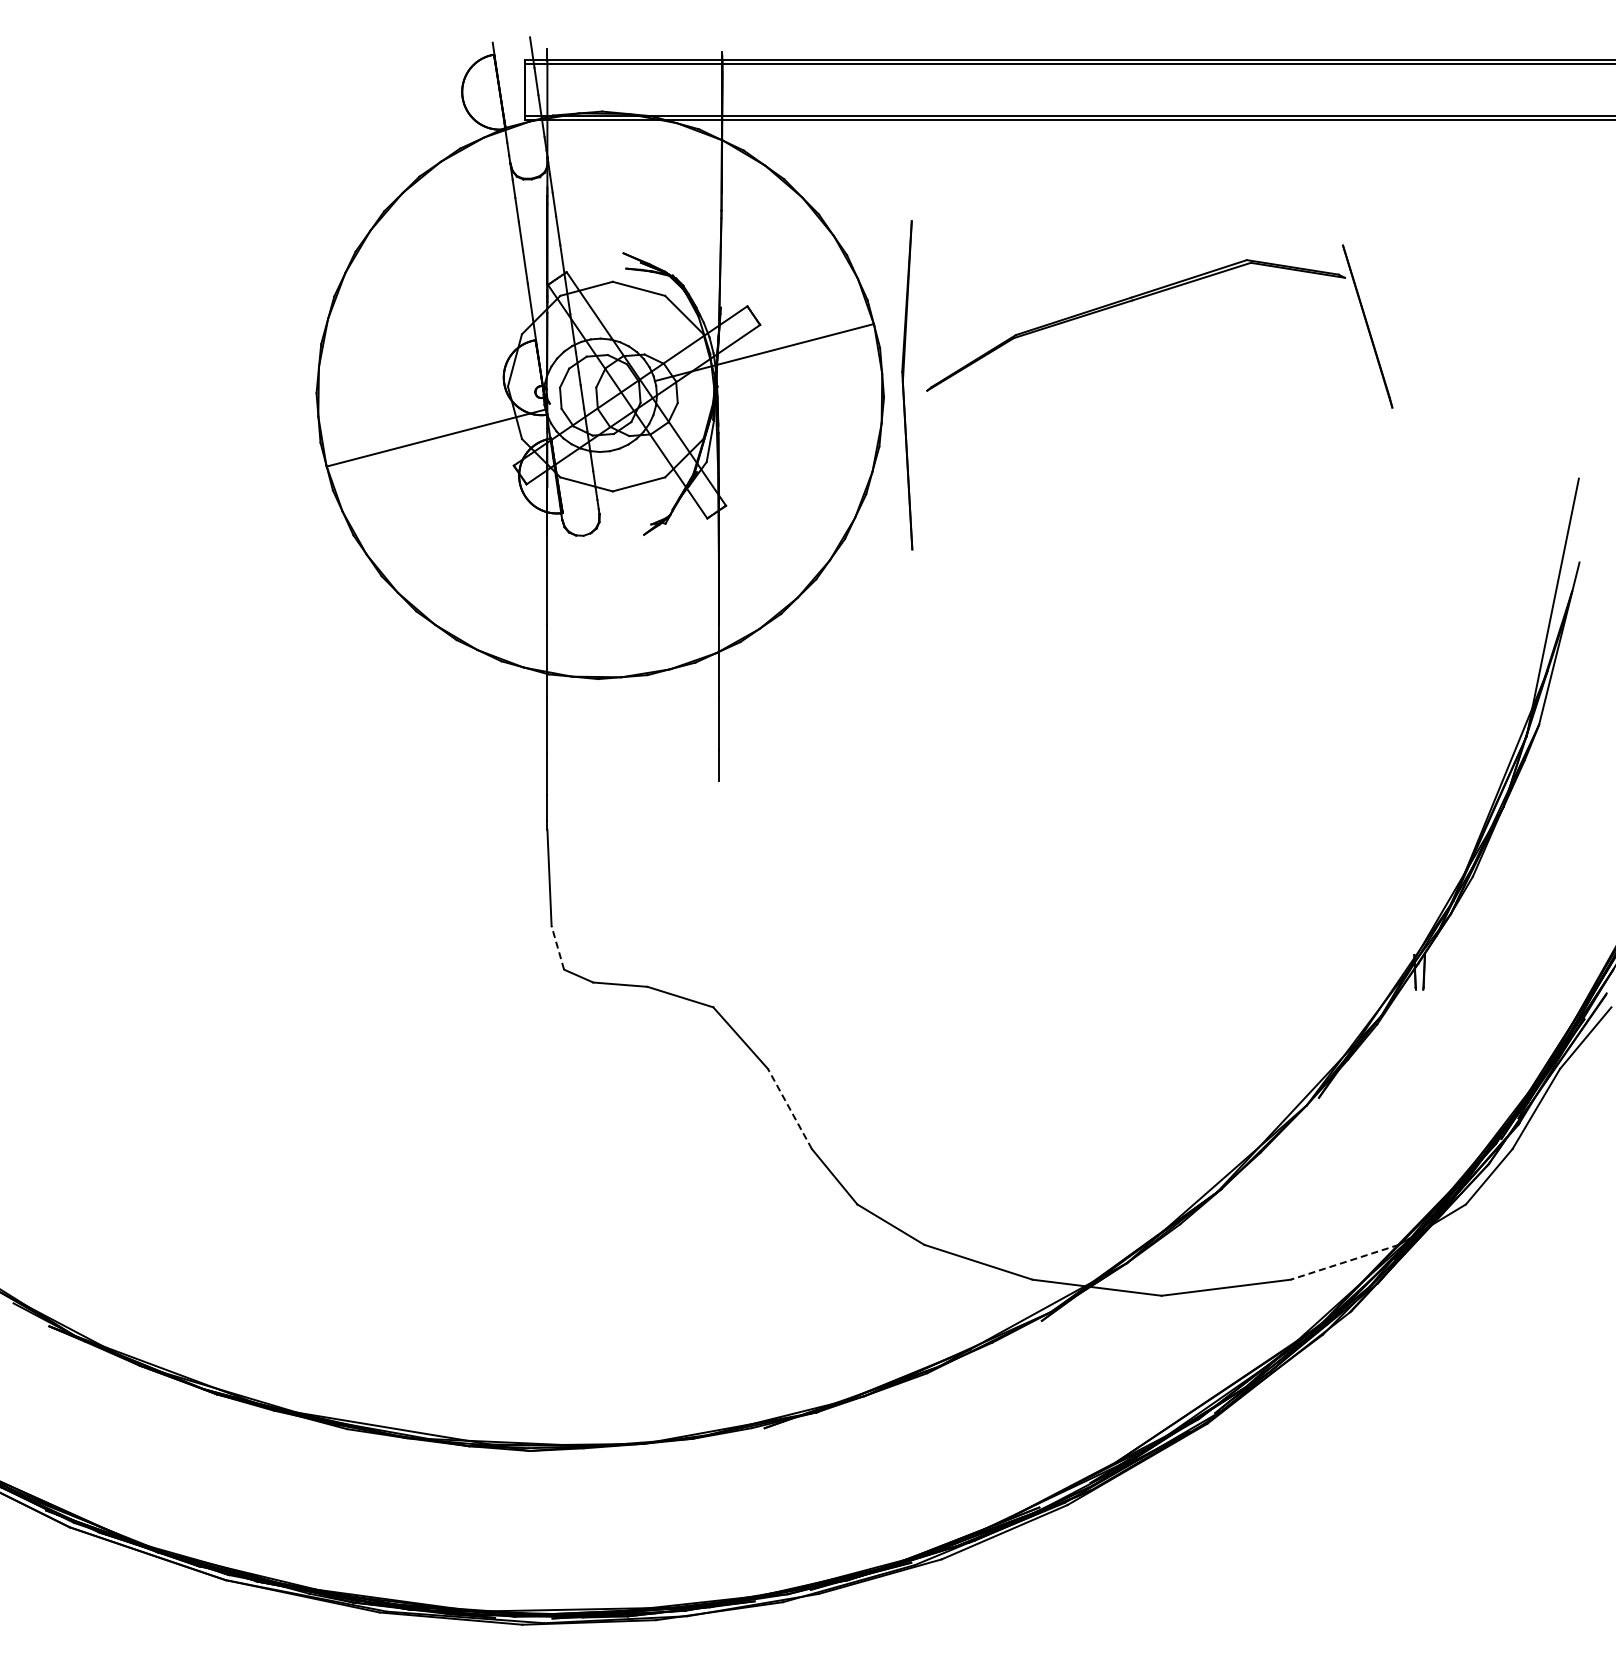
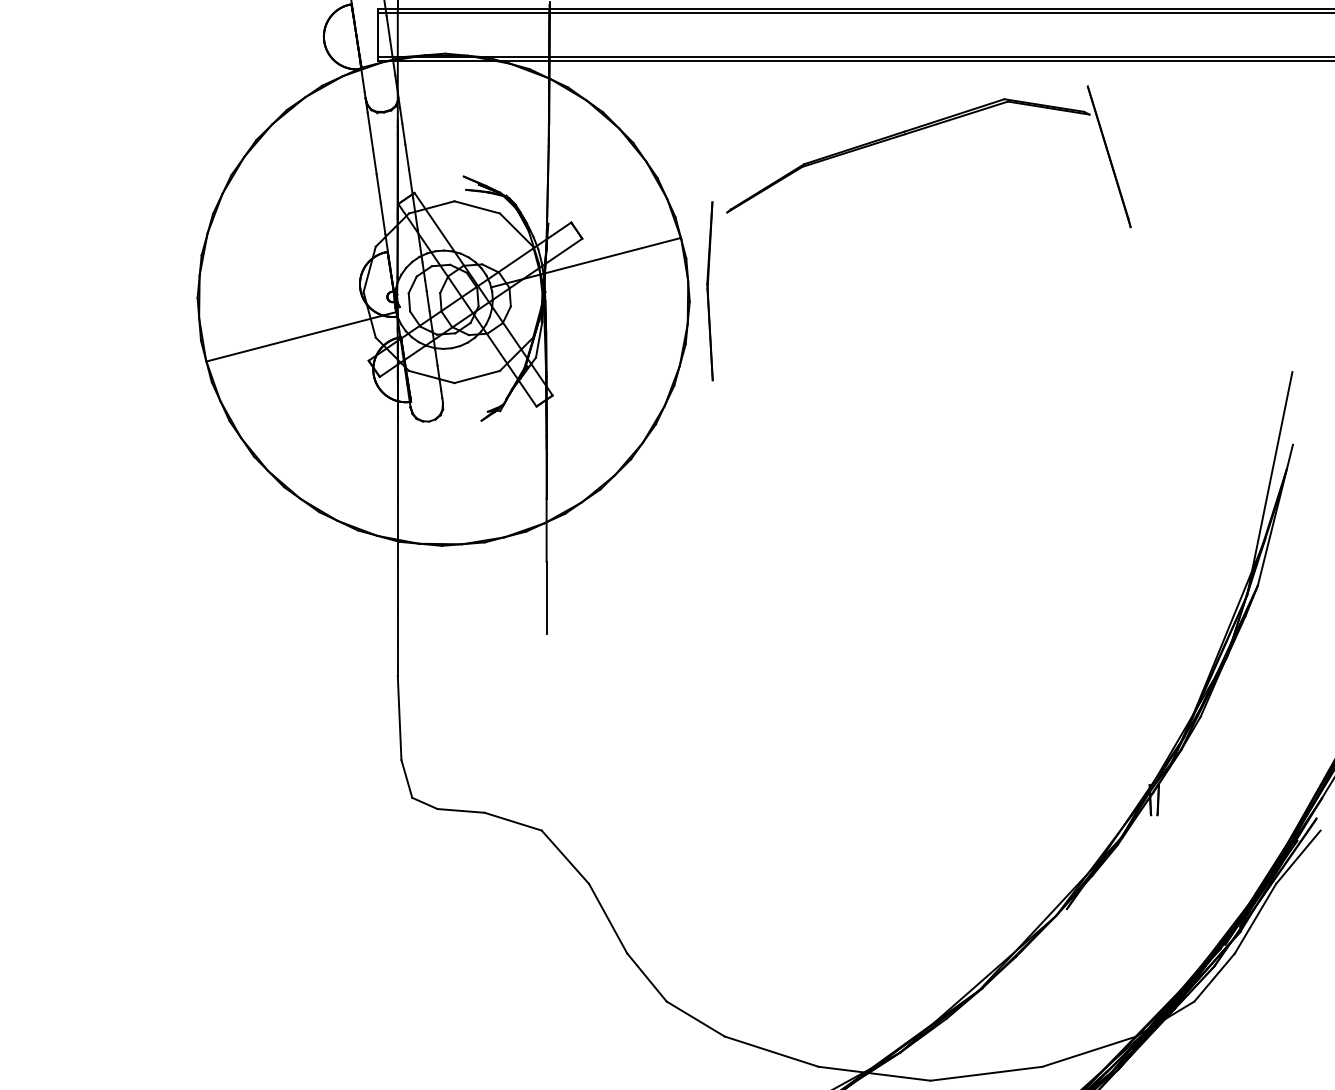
part: (1148, 296) -> (919, 130), moved
part: (907, 385) -> (710, 291), size x0.62
line: (557, 947) -> (406, 778), dashed -> solid
line: (789, 1108) -> (607, 918), dashed -> solid
line: (1344, 1262) -> (1089, 1051), dashed -> solid

